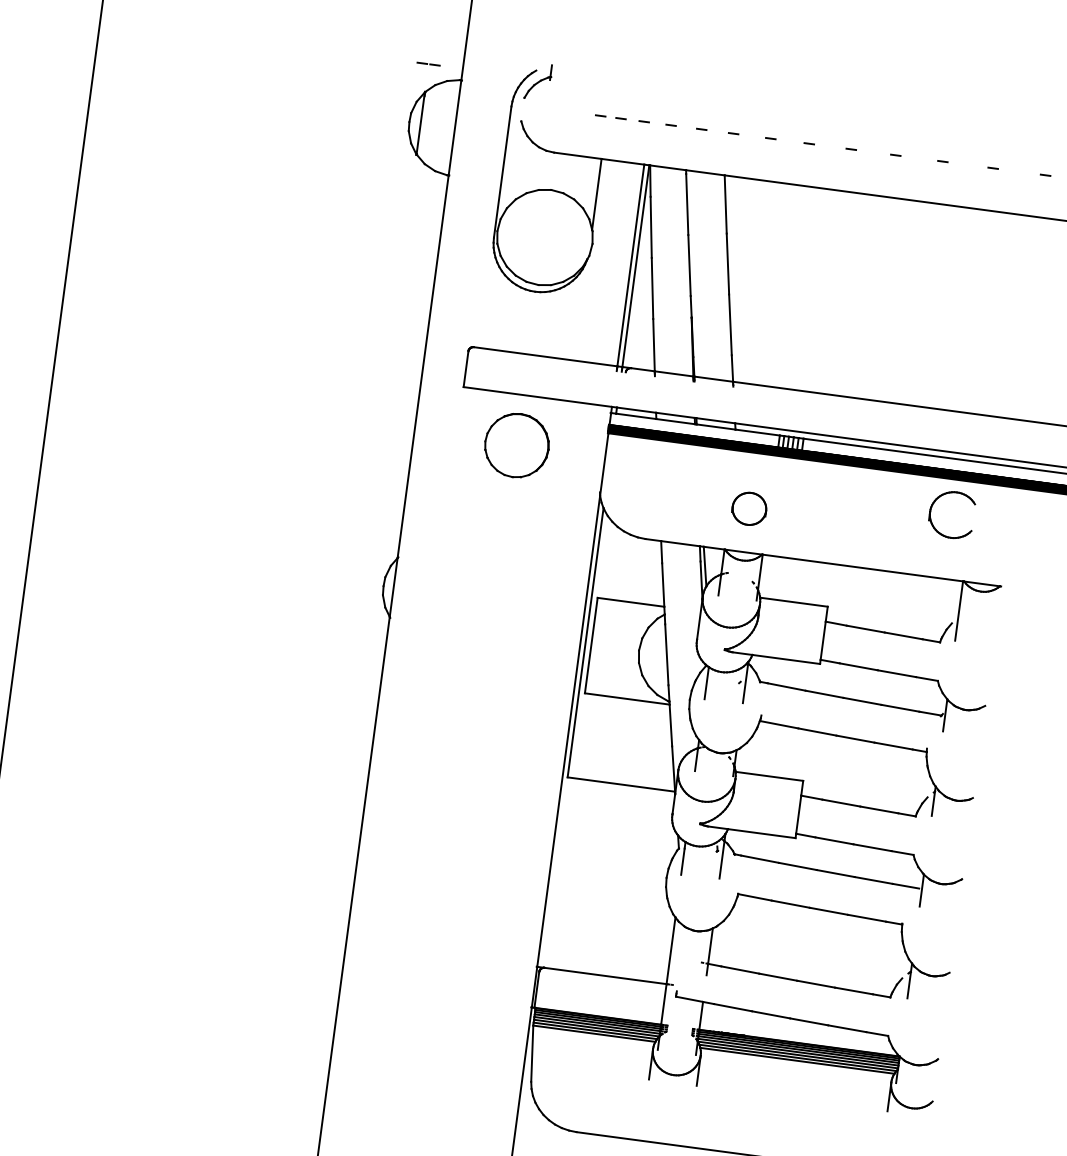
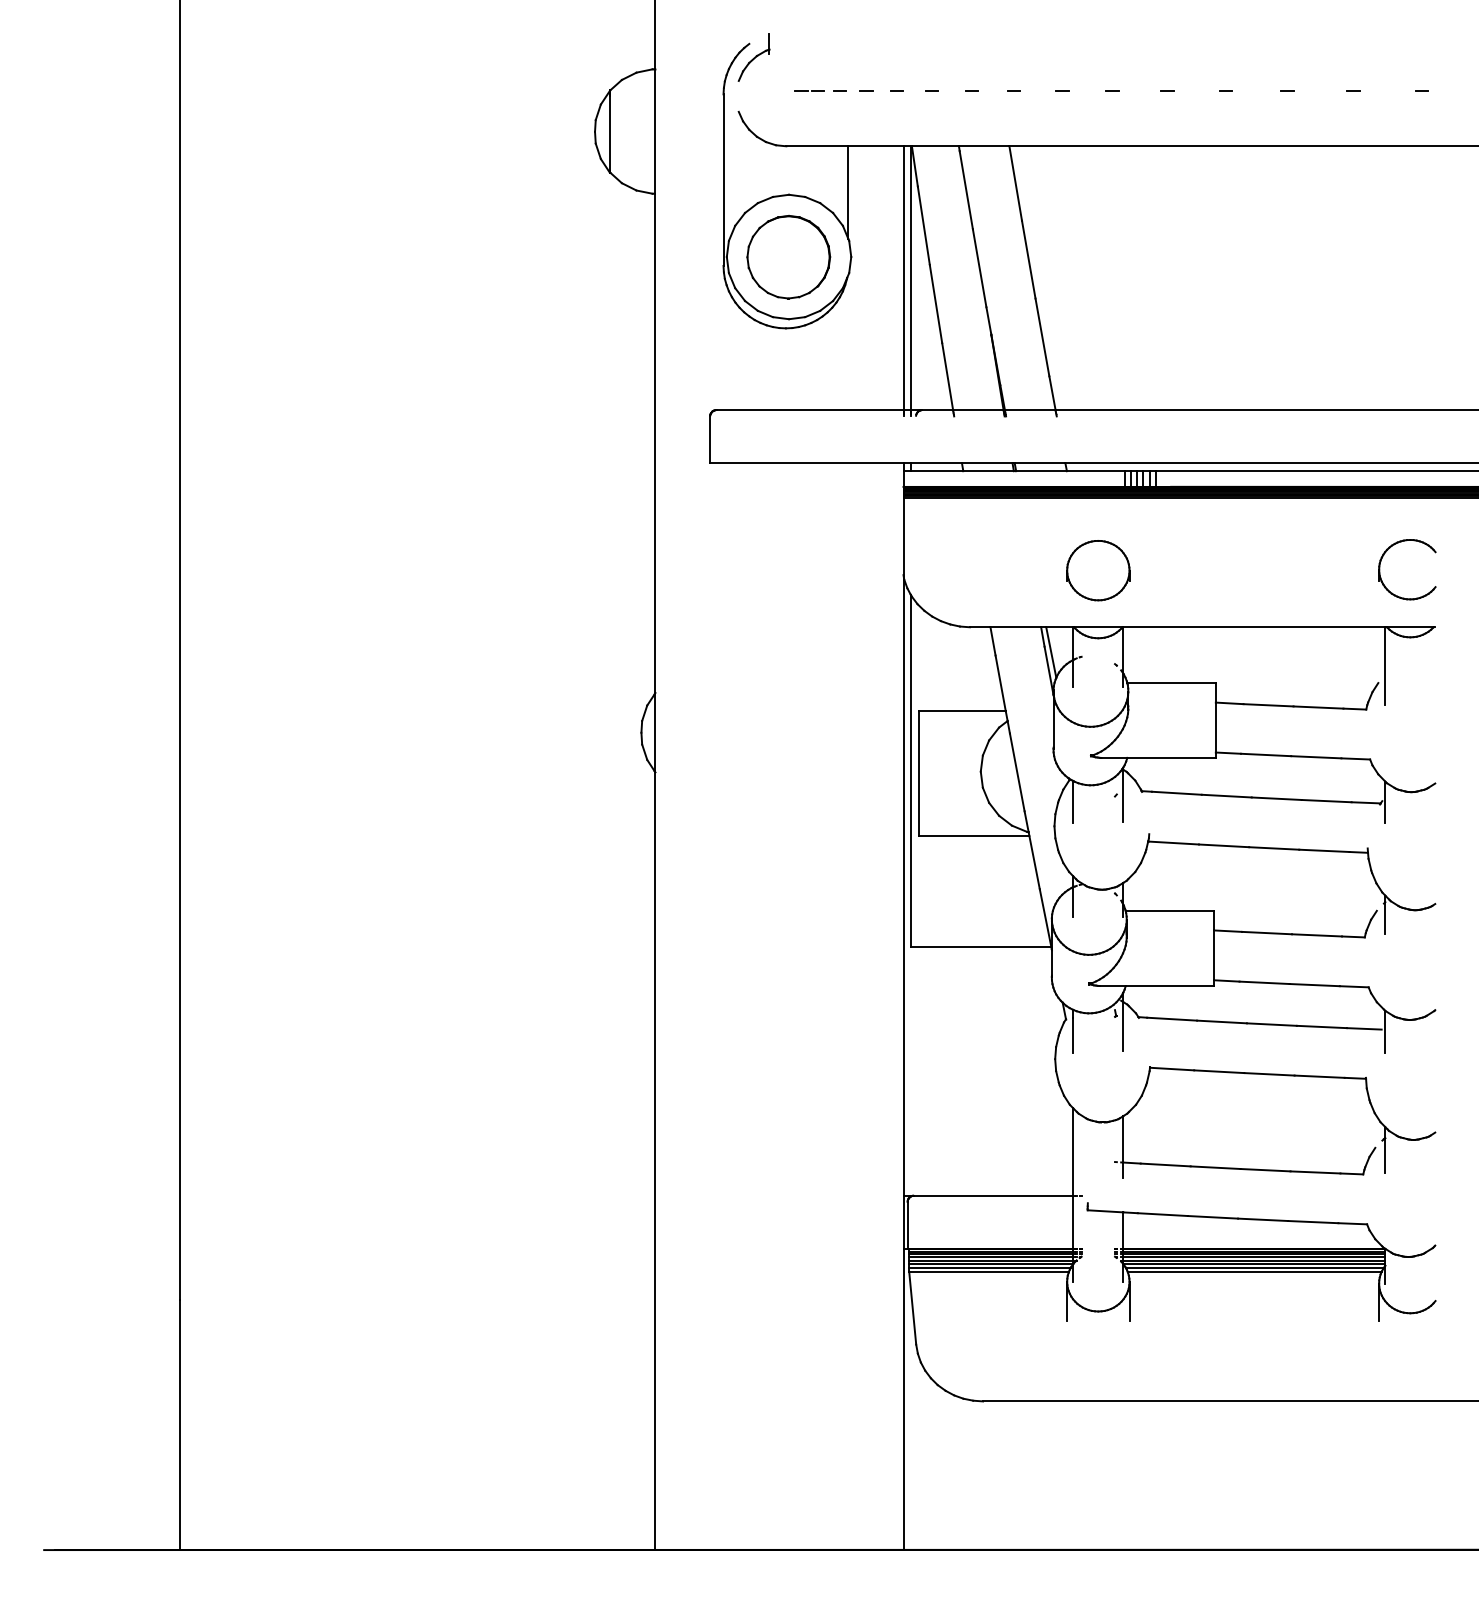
line: (427, 63) -> (808, 90), moved
part: (516, 445) -> (788, 256), moved
part: (935, 501) -> (1384, 555), moved
part: (749, 508) -> (1098, 570), size x1.43

